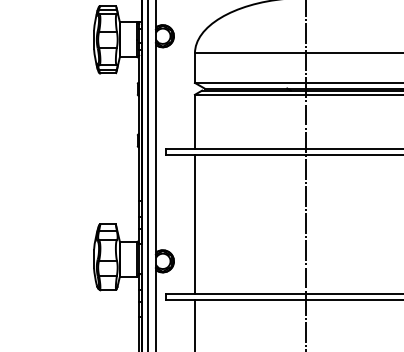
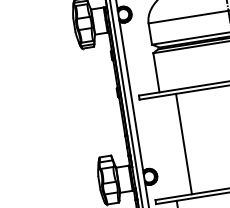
line: (194, 224) -> (183, 144), moved

